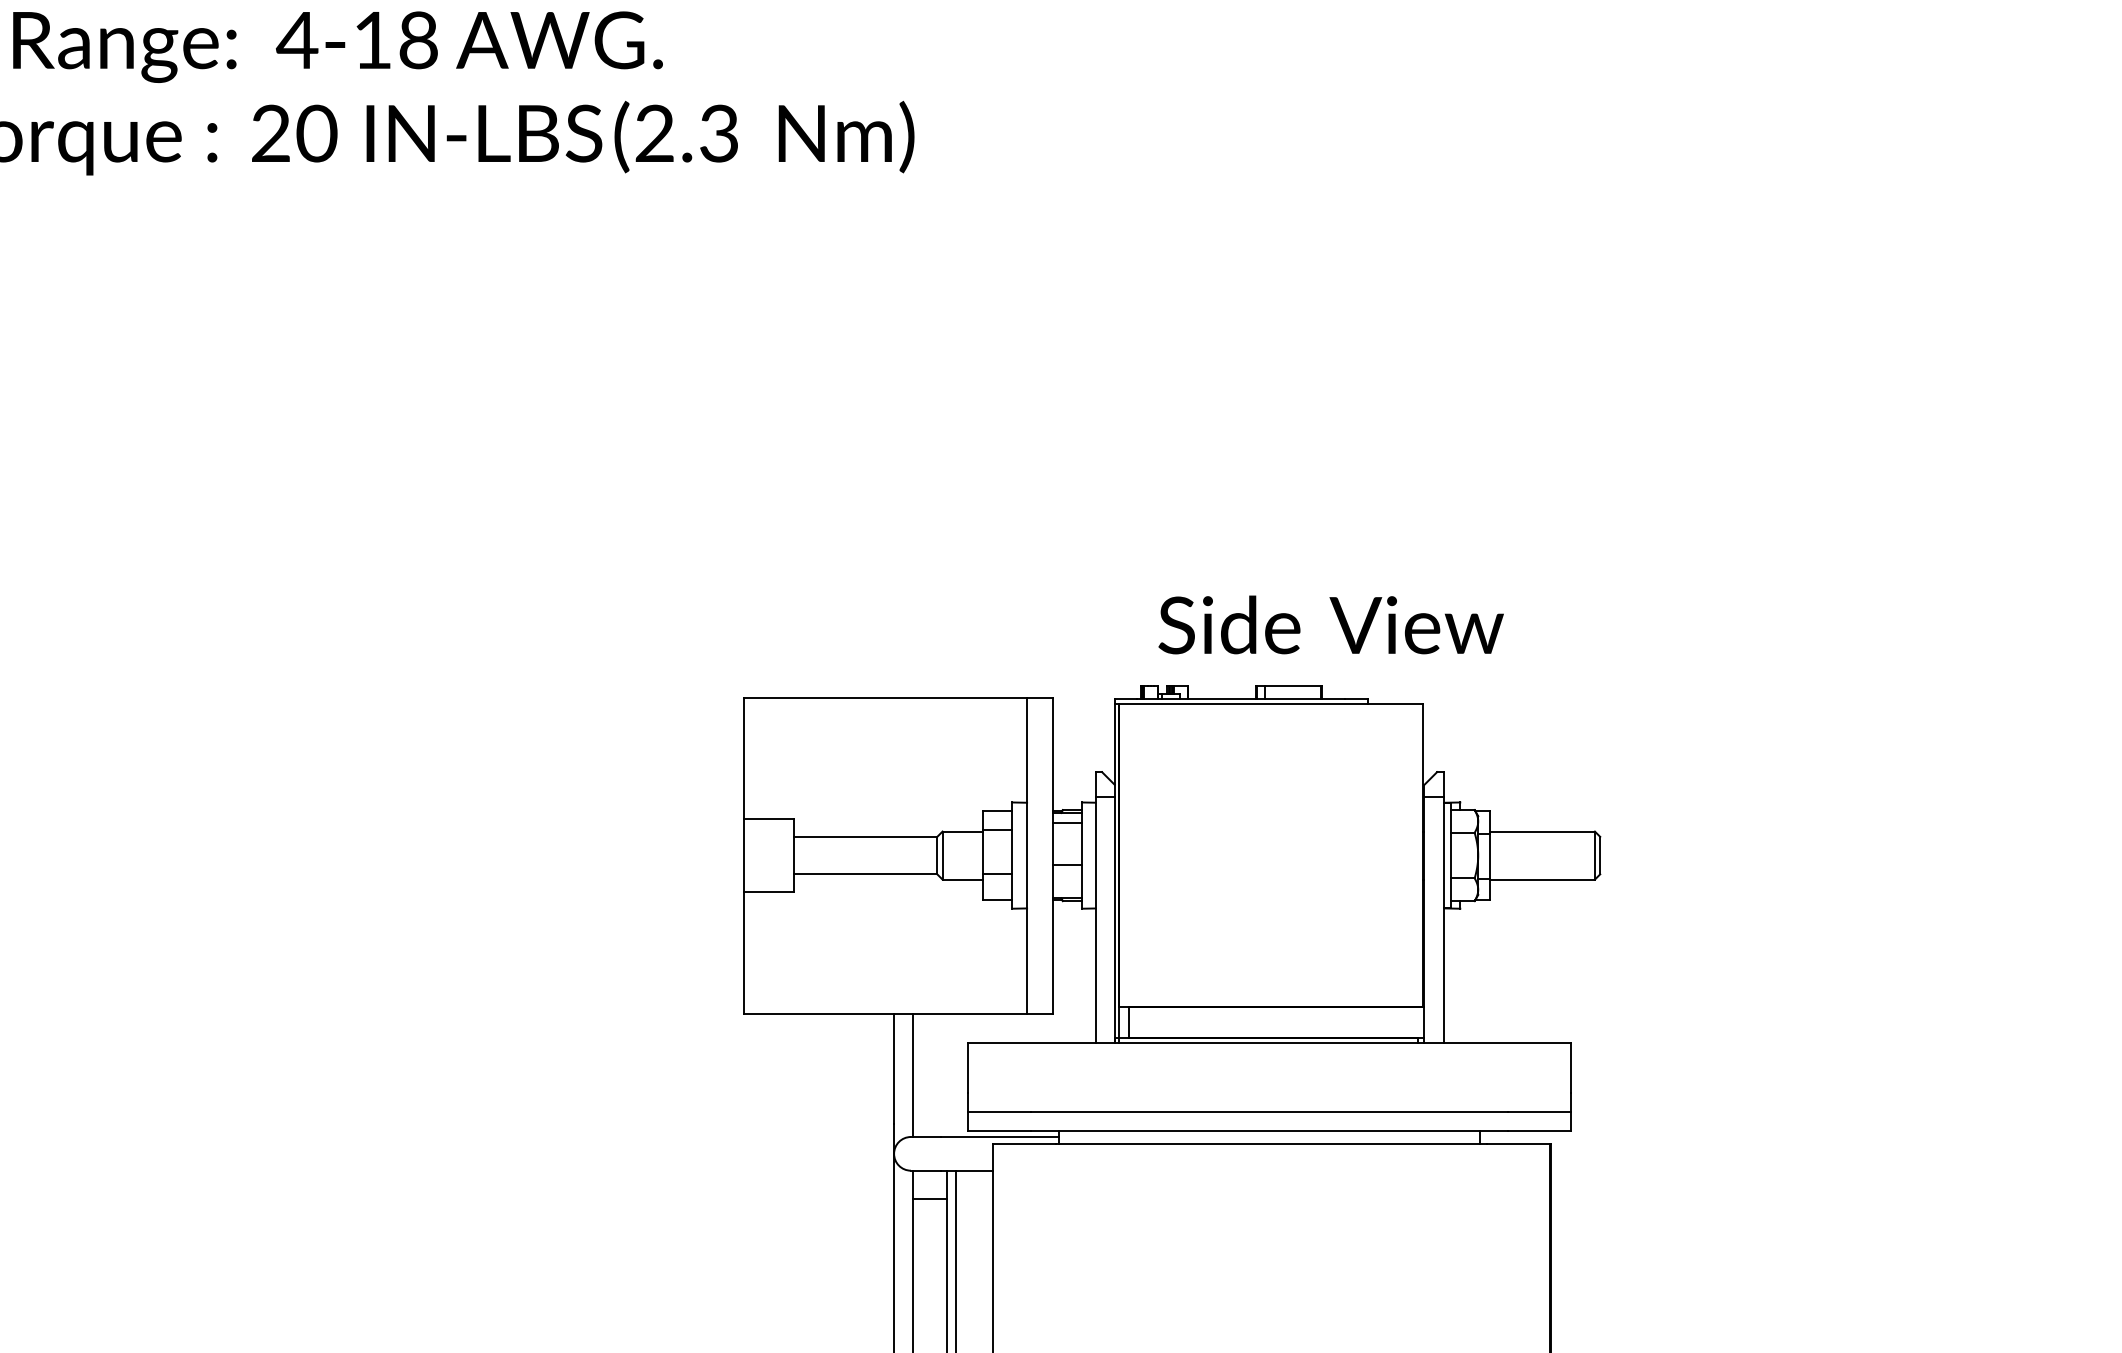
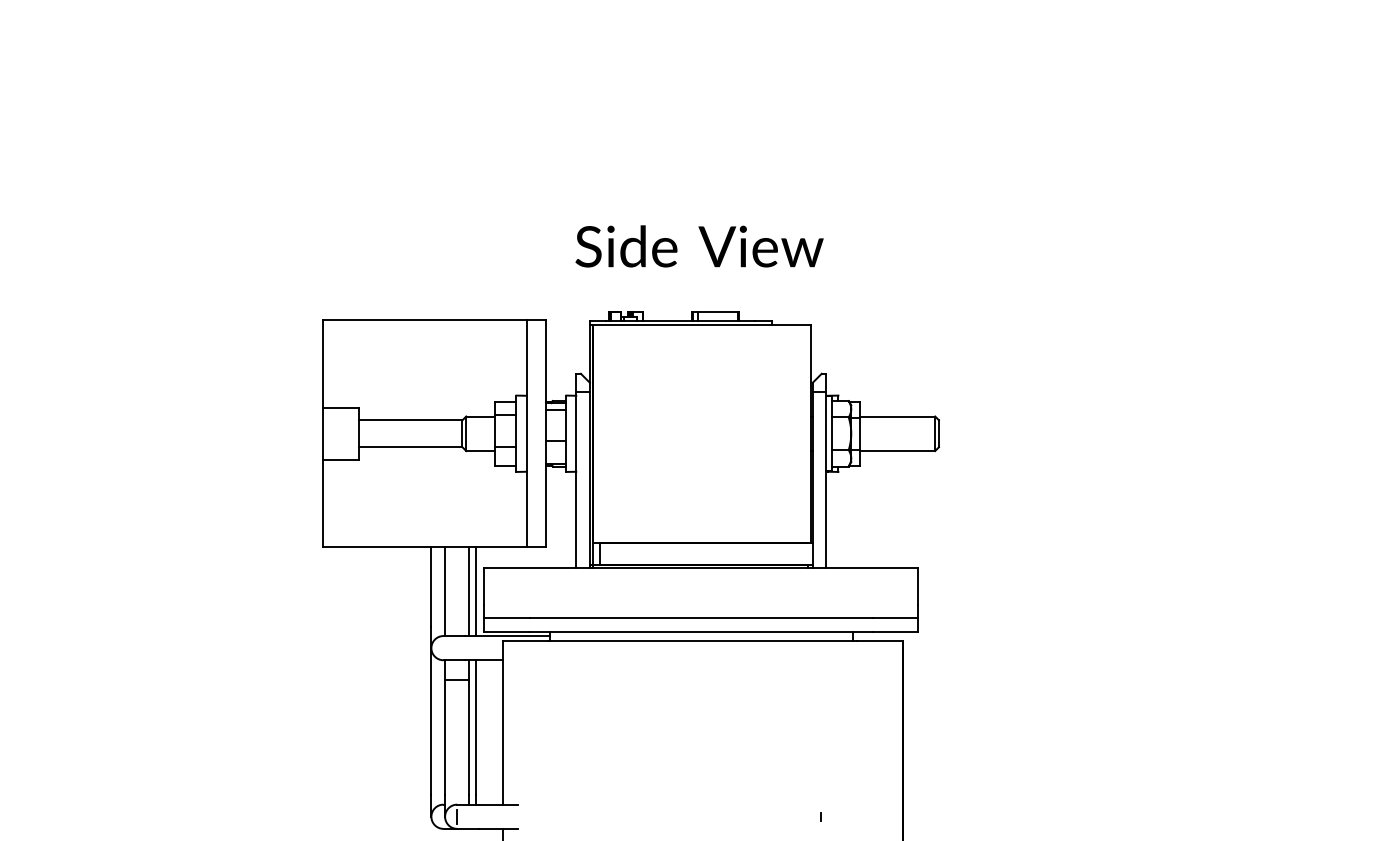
text: (1330, 624) -> (699, 246), moved
line: (946, 1074) -> (469, 591), added
line: (955, 1074) -> (475, 591), added

